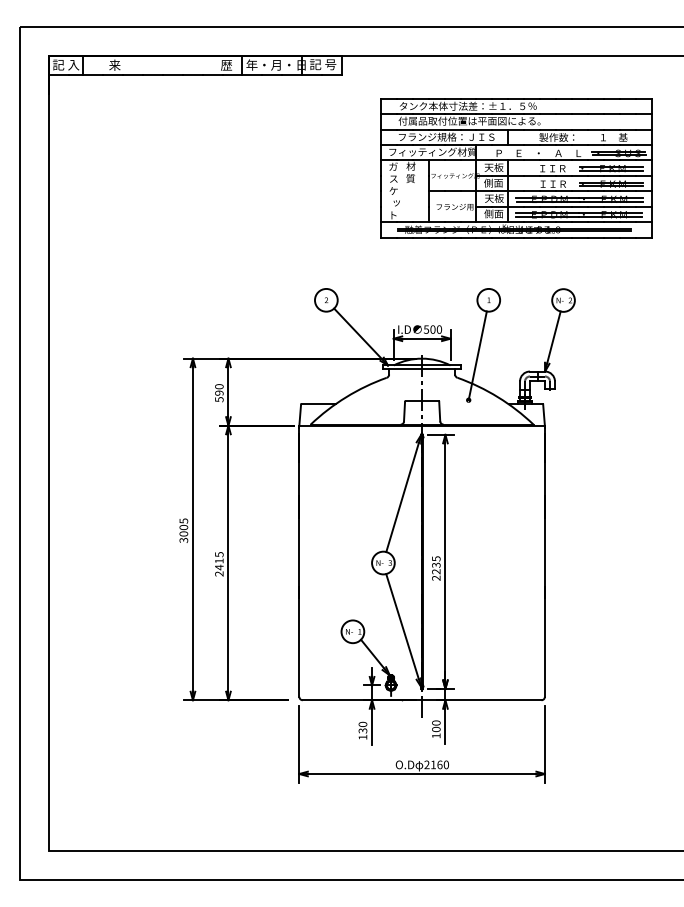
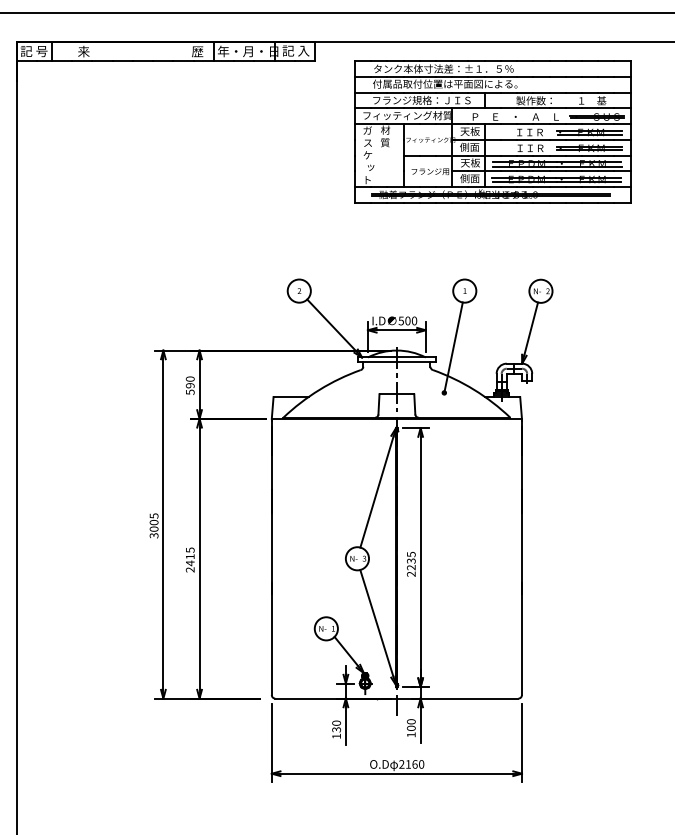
text: (73, 64) -> (41, 50), 記 入 -> 記 号
text: (330, 64) -> (303, 50), 記 号 -> 記 入
part: (516, 168) -> (493, 132), moved

